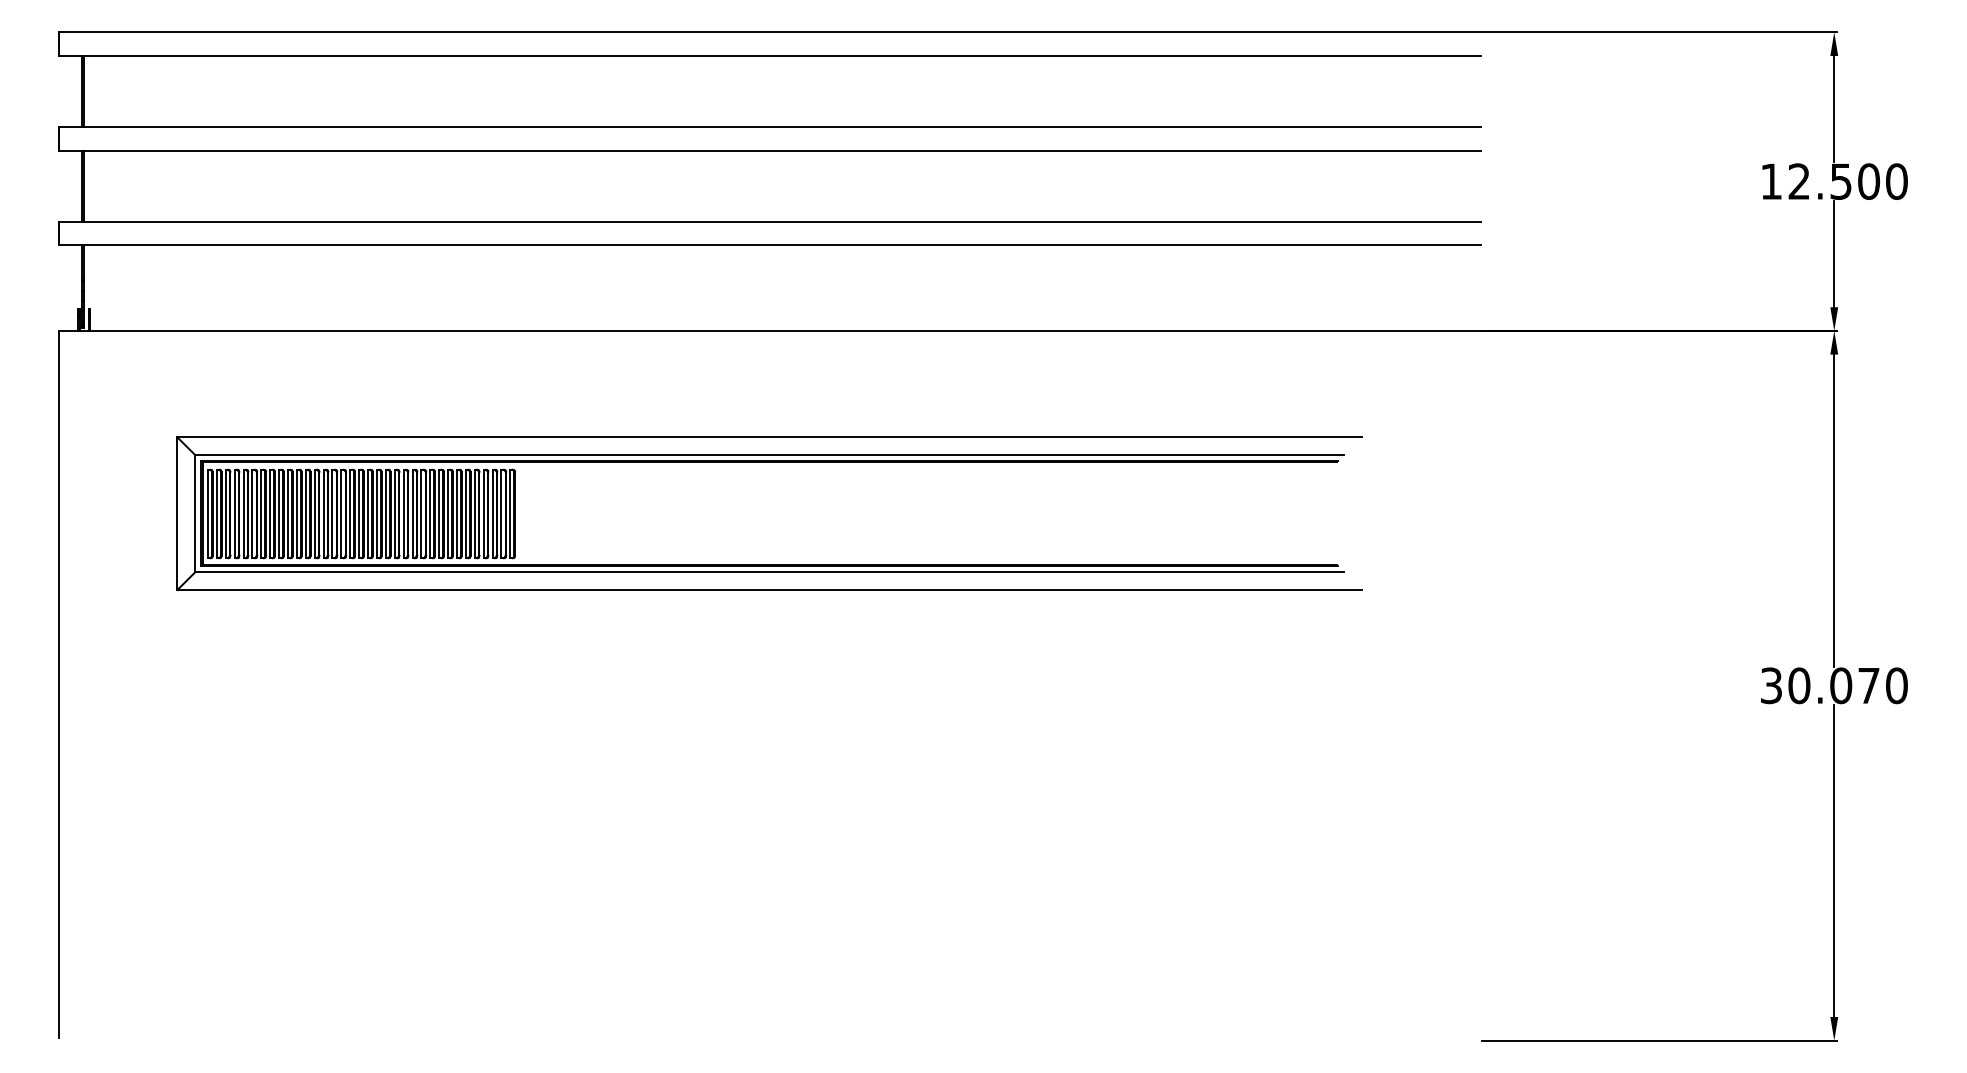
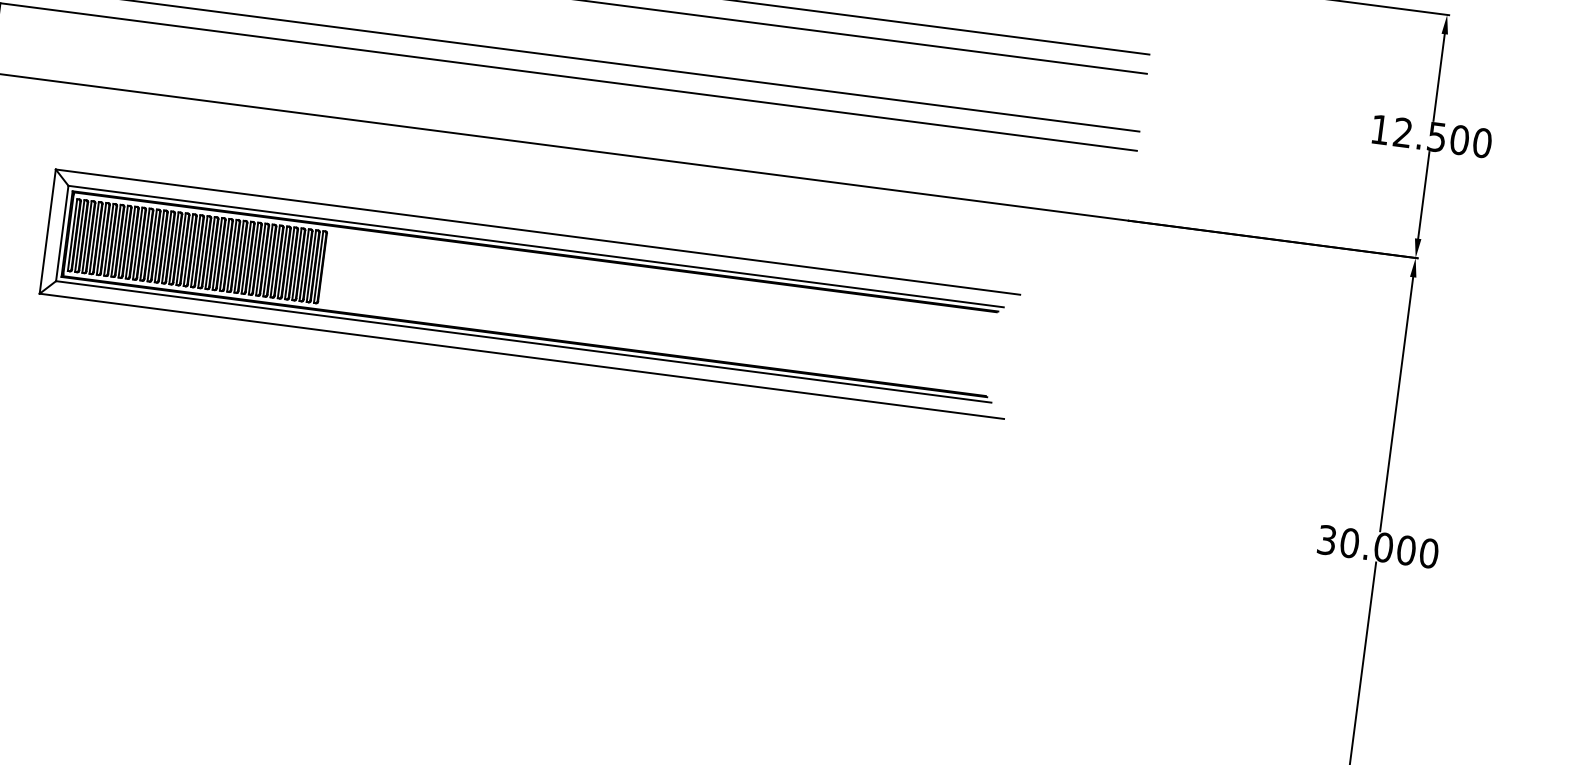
text: (1869, 685) -> (1406, 550), 30.070 -> 30.000

